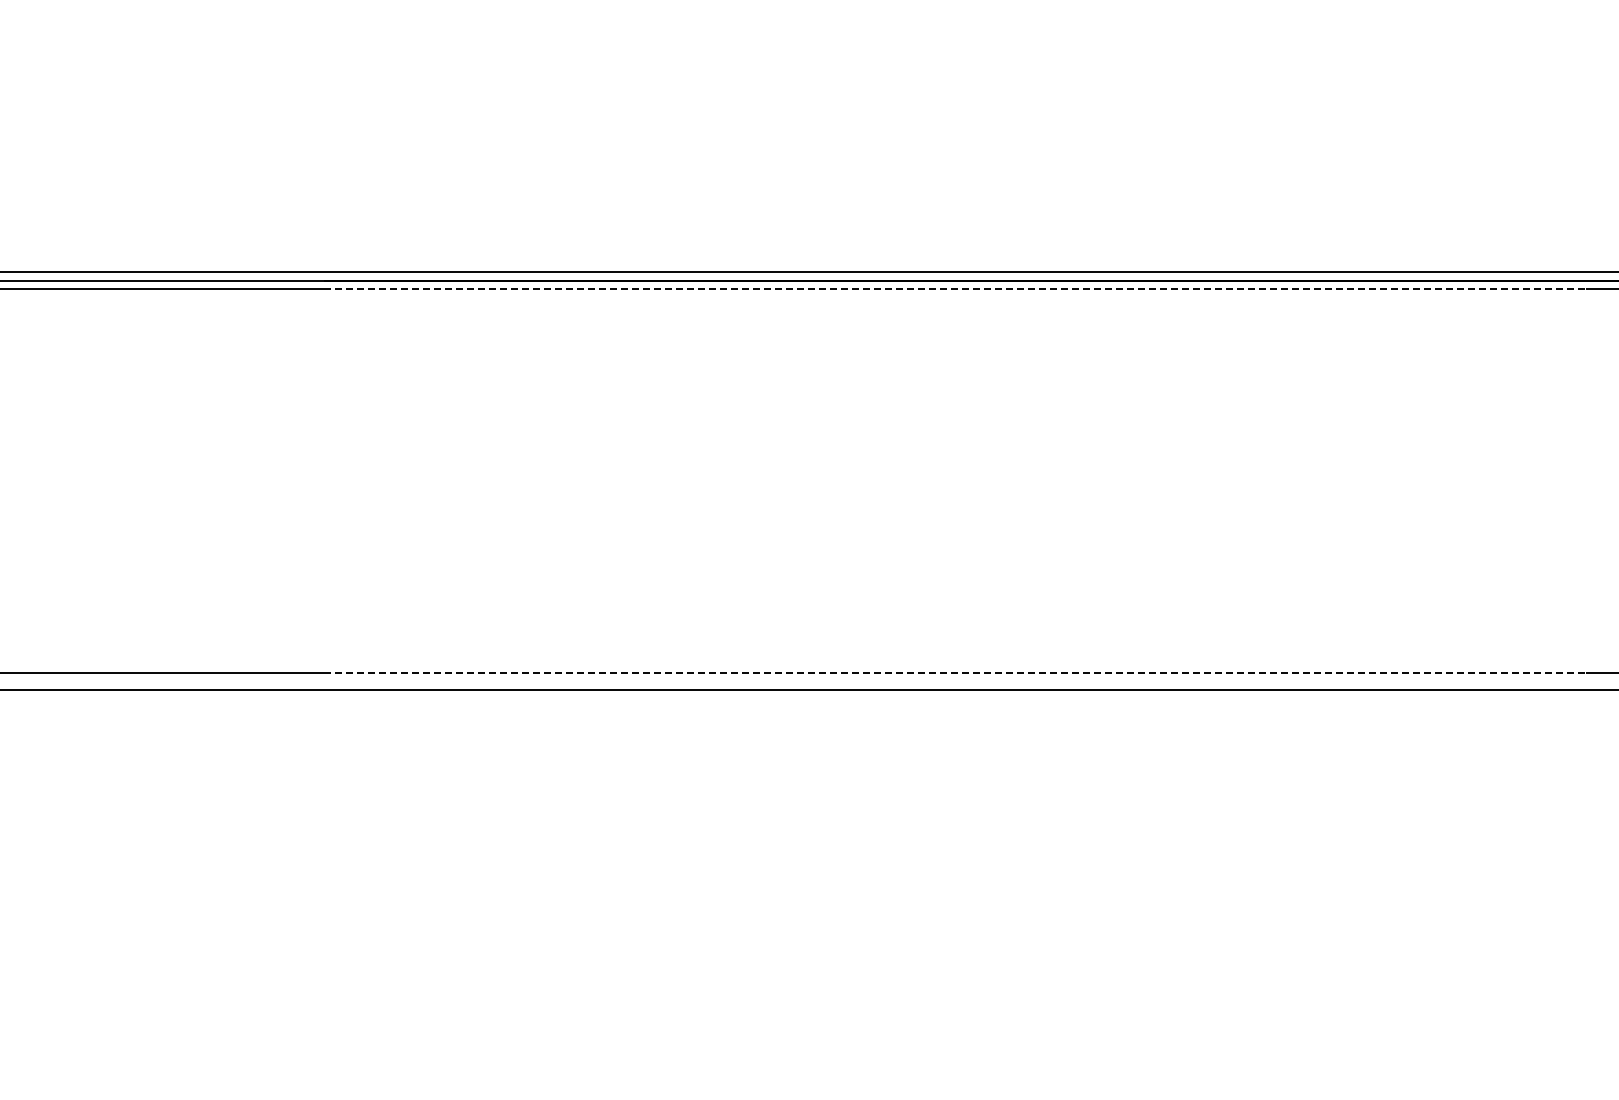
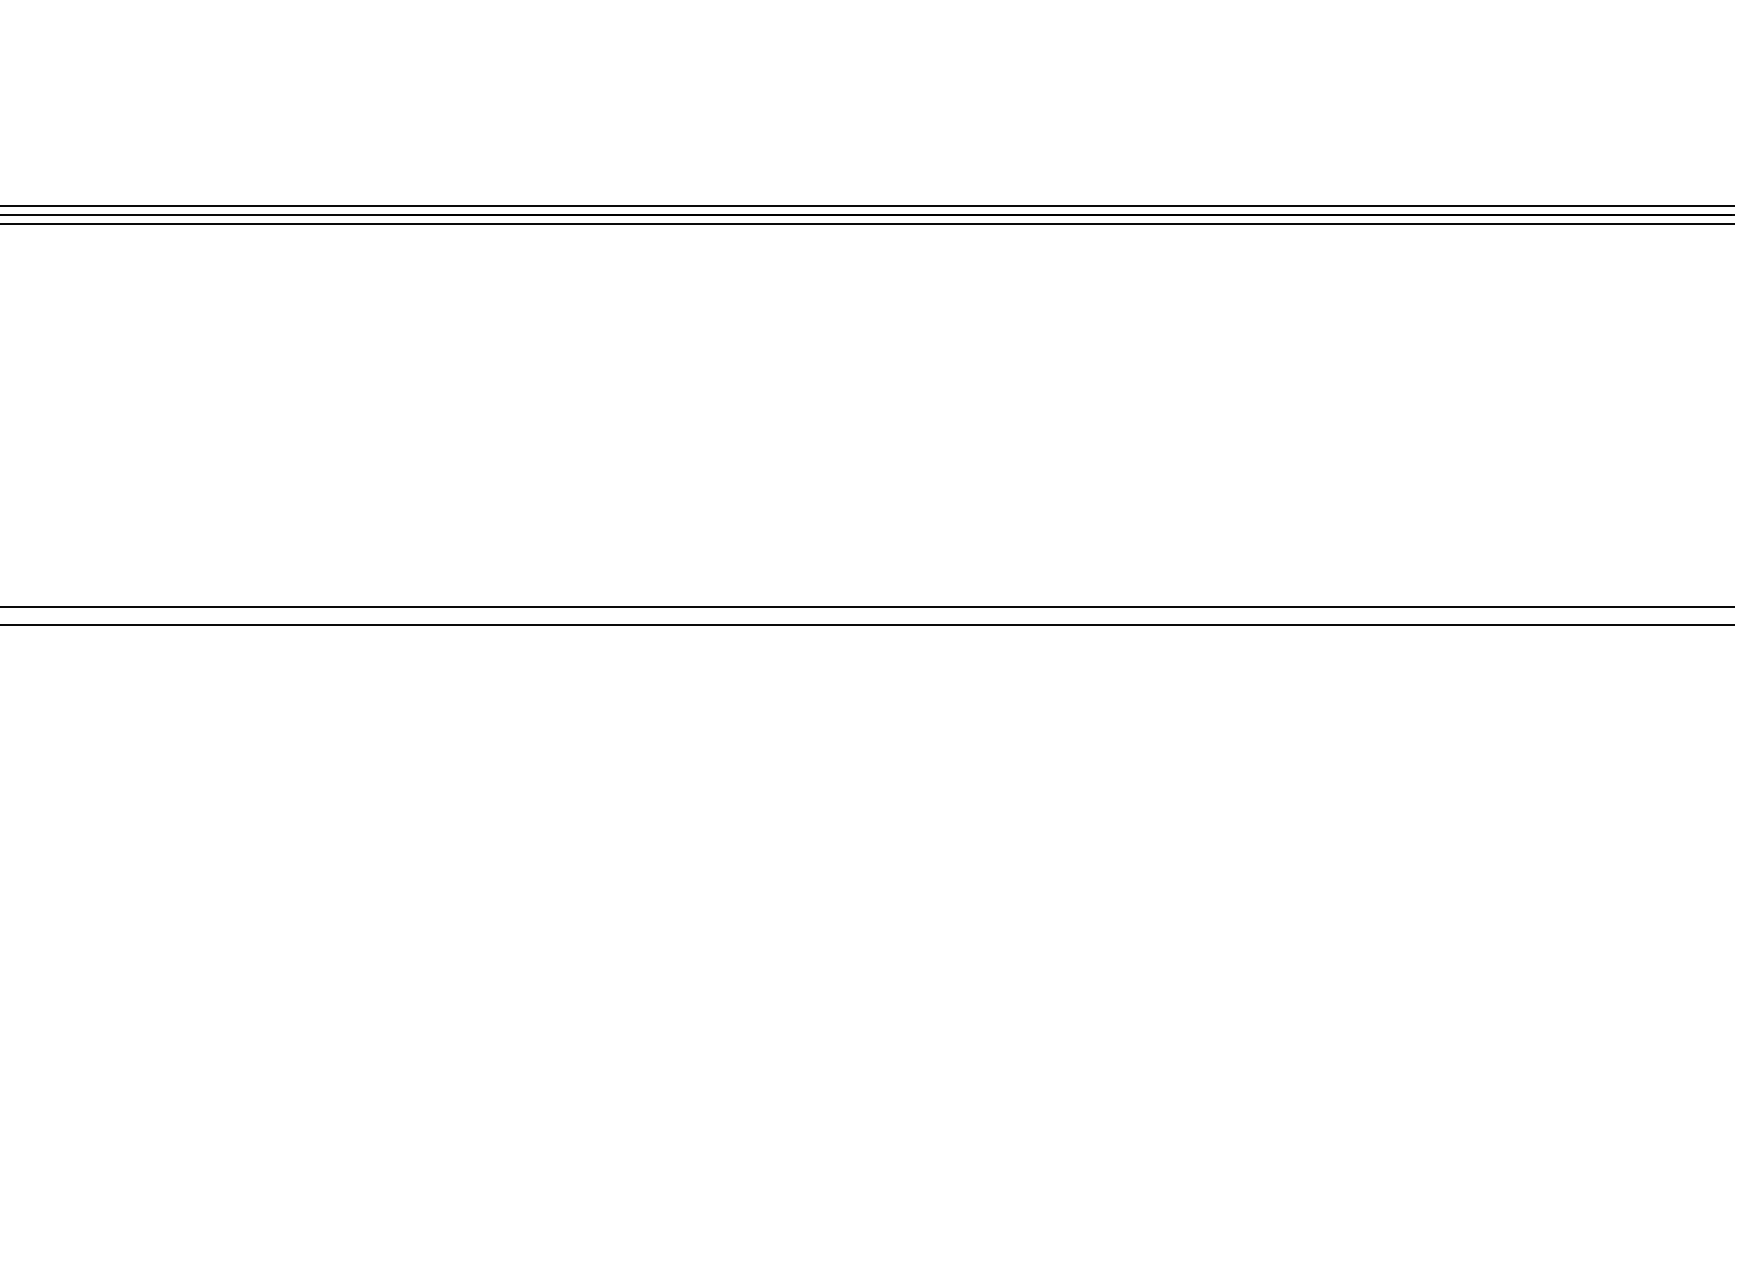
line: (954, 289) -> (1020, 223), dashed -> solid
line: (954, 673) -> (1020, 607), dashed -> solid

